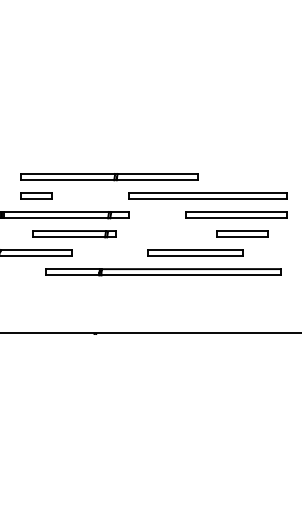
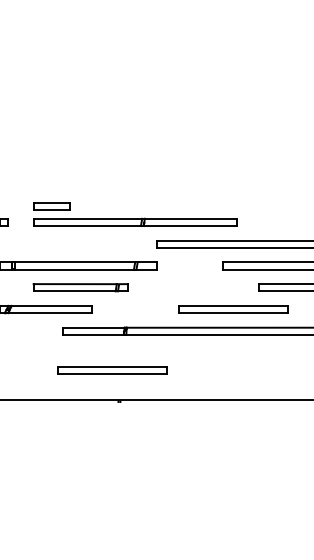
part: (36, 195) -> (52, 205), moved
part: (74, 234) -> (80, 288), moved
part: (89, 305) -> (112, 369), added

